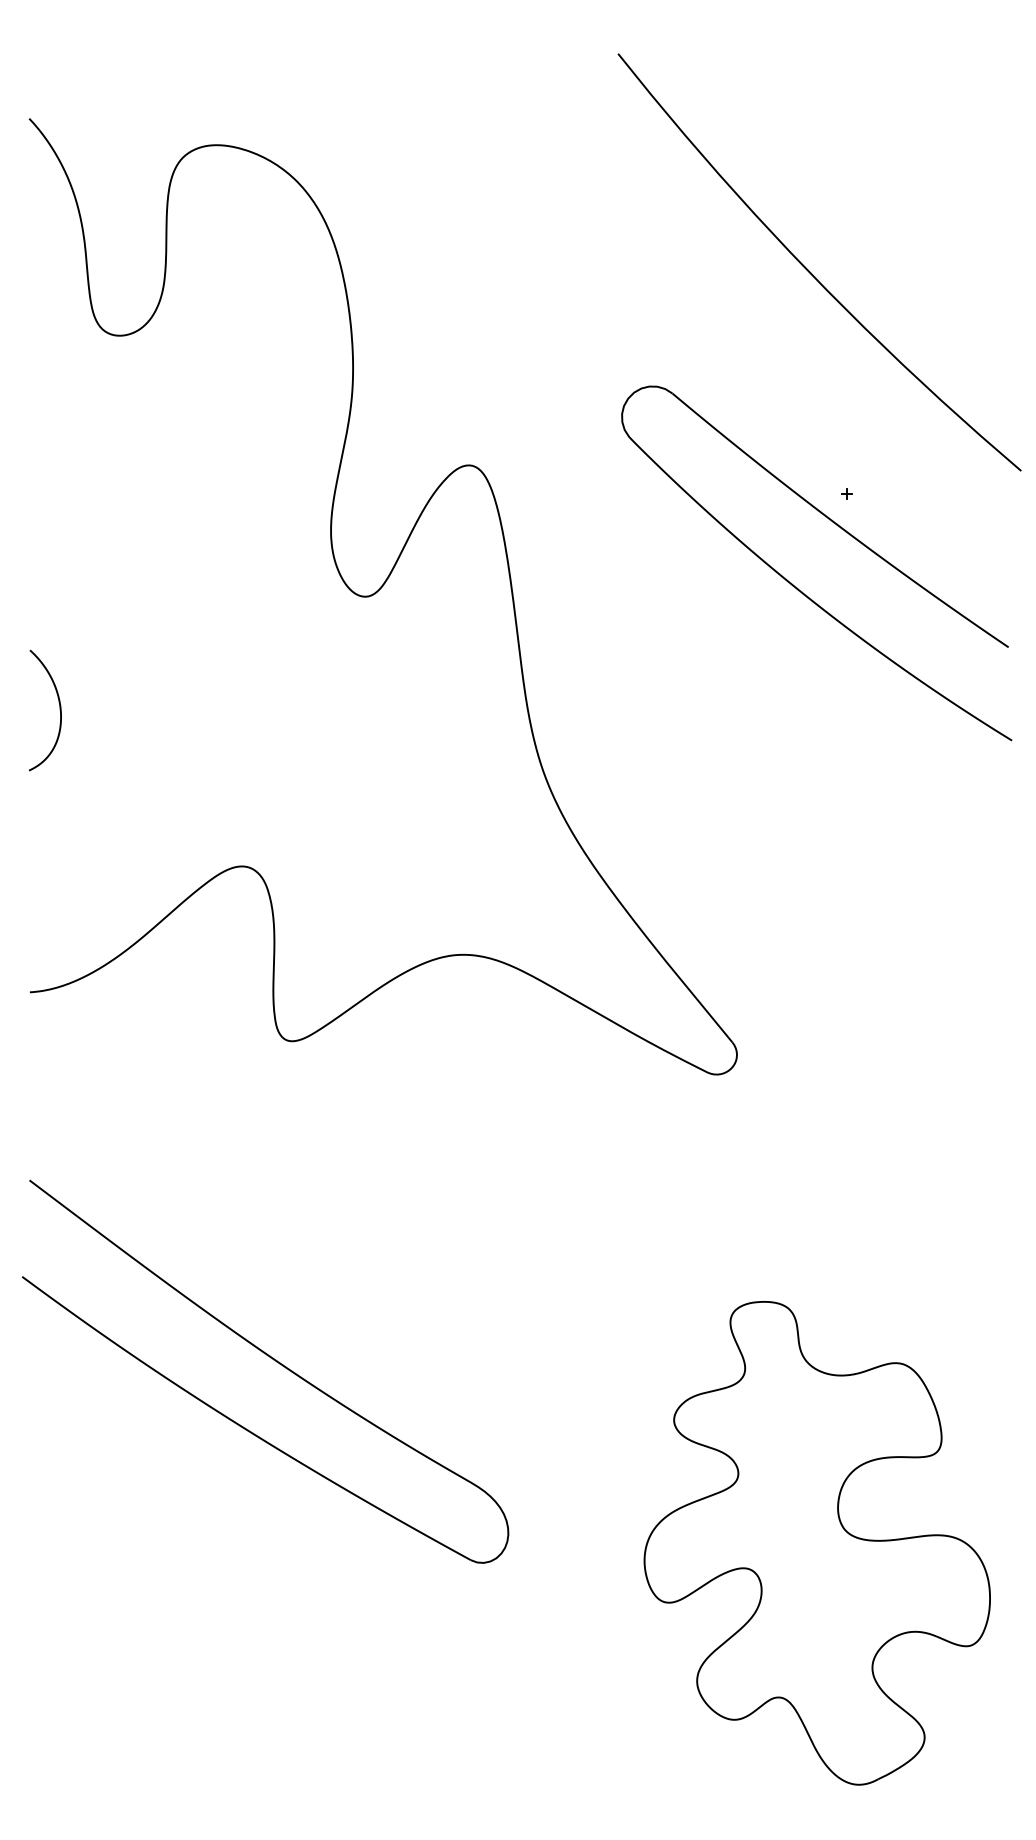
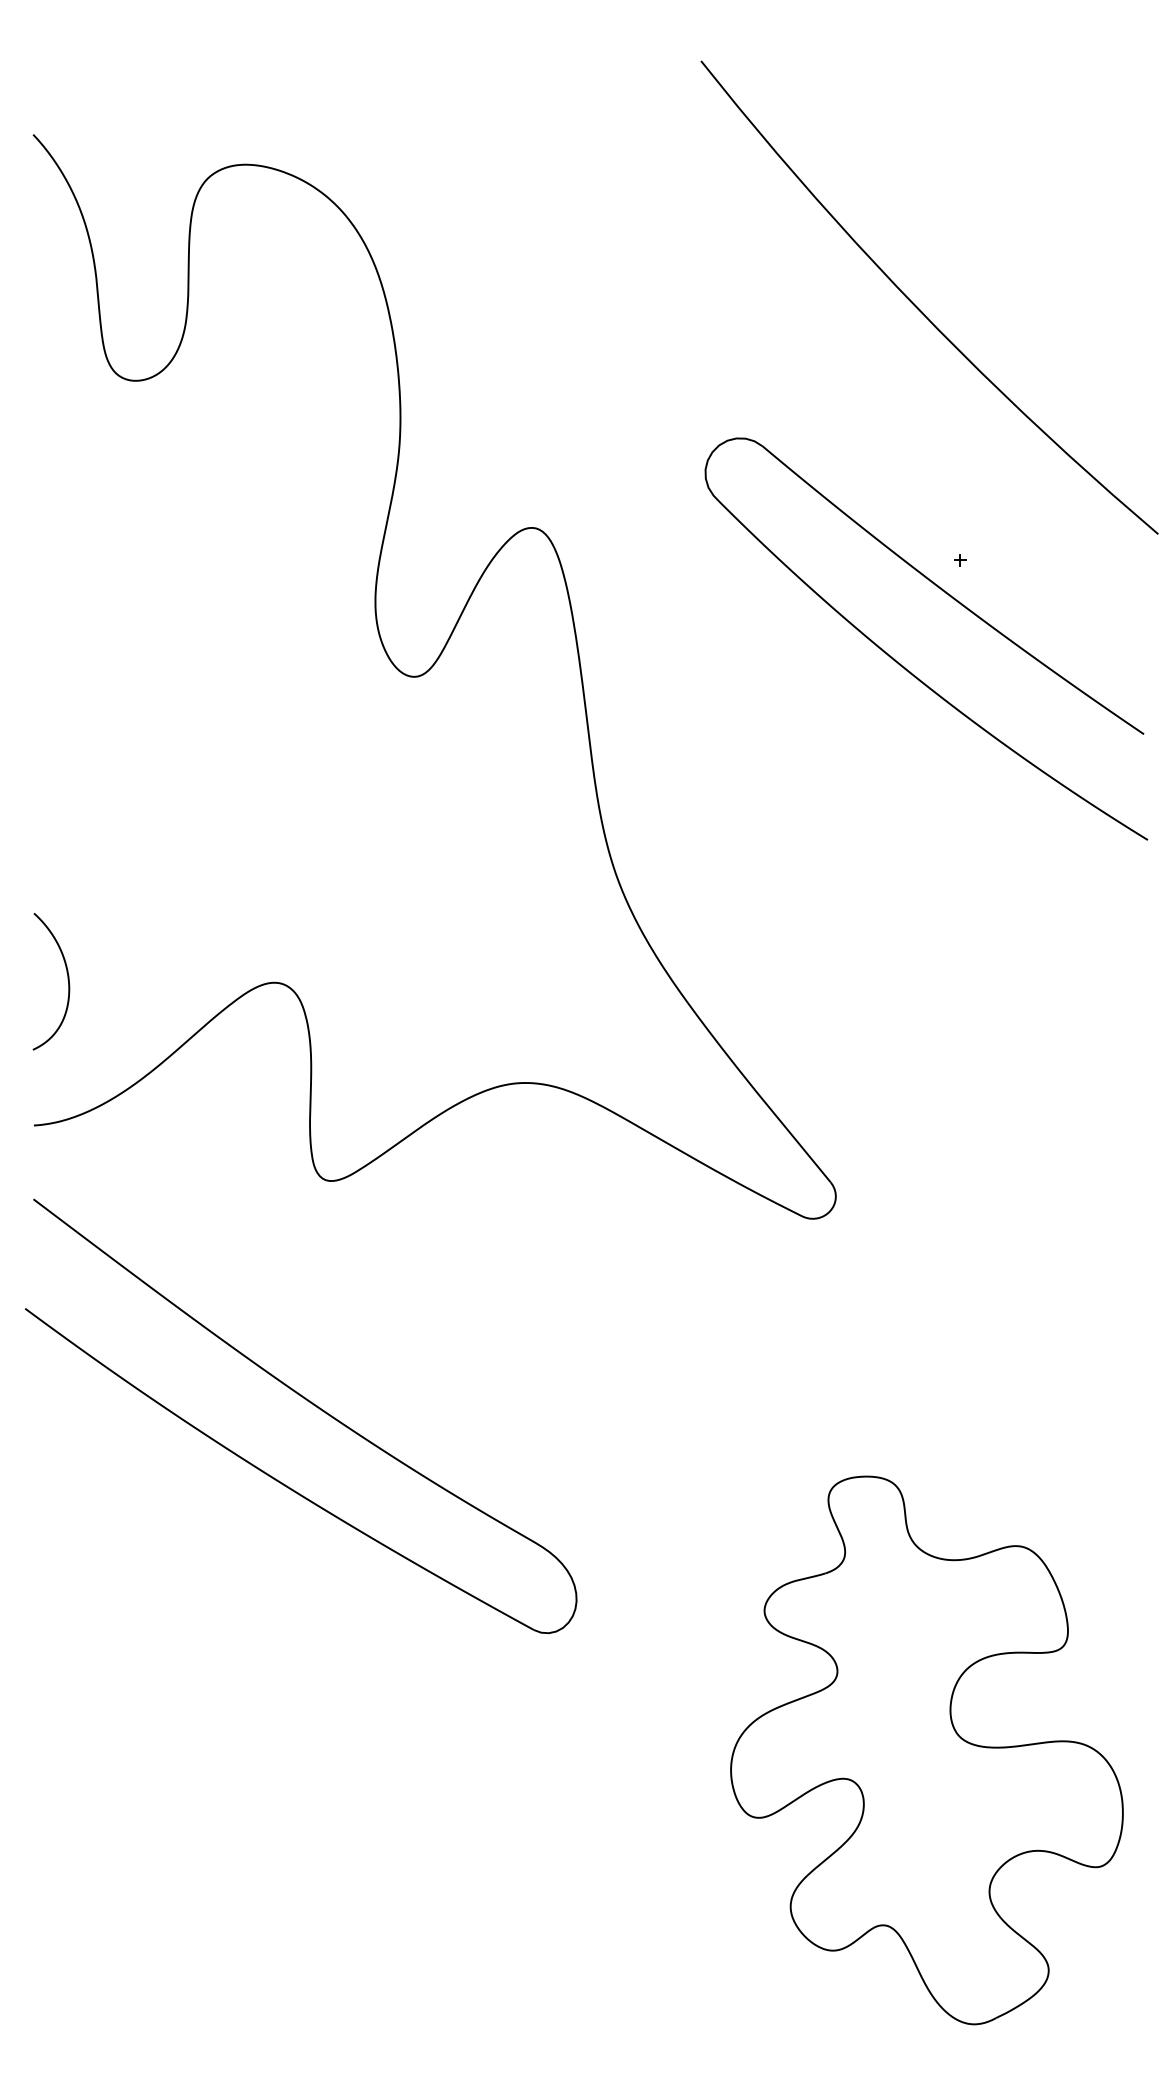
curve: (59, 710) -> (67, 981), moved
part: (273, 1360) -> (310, 1403), moved

